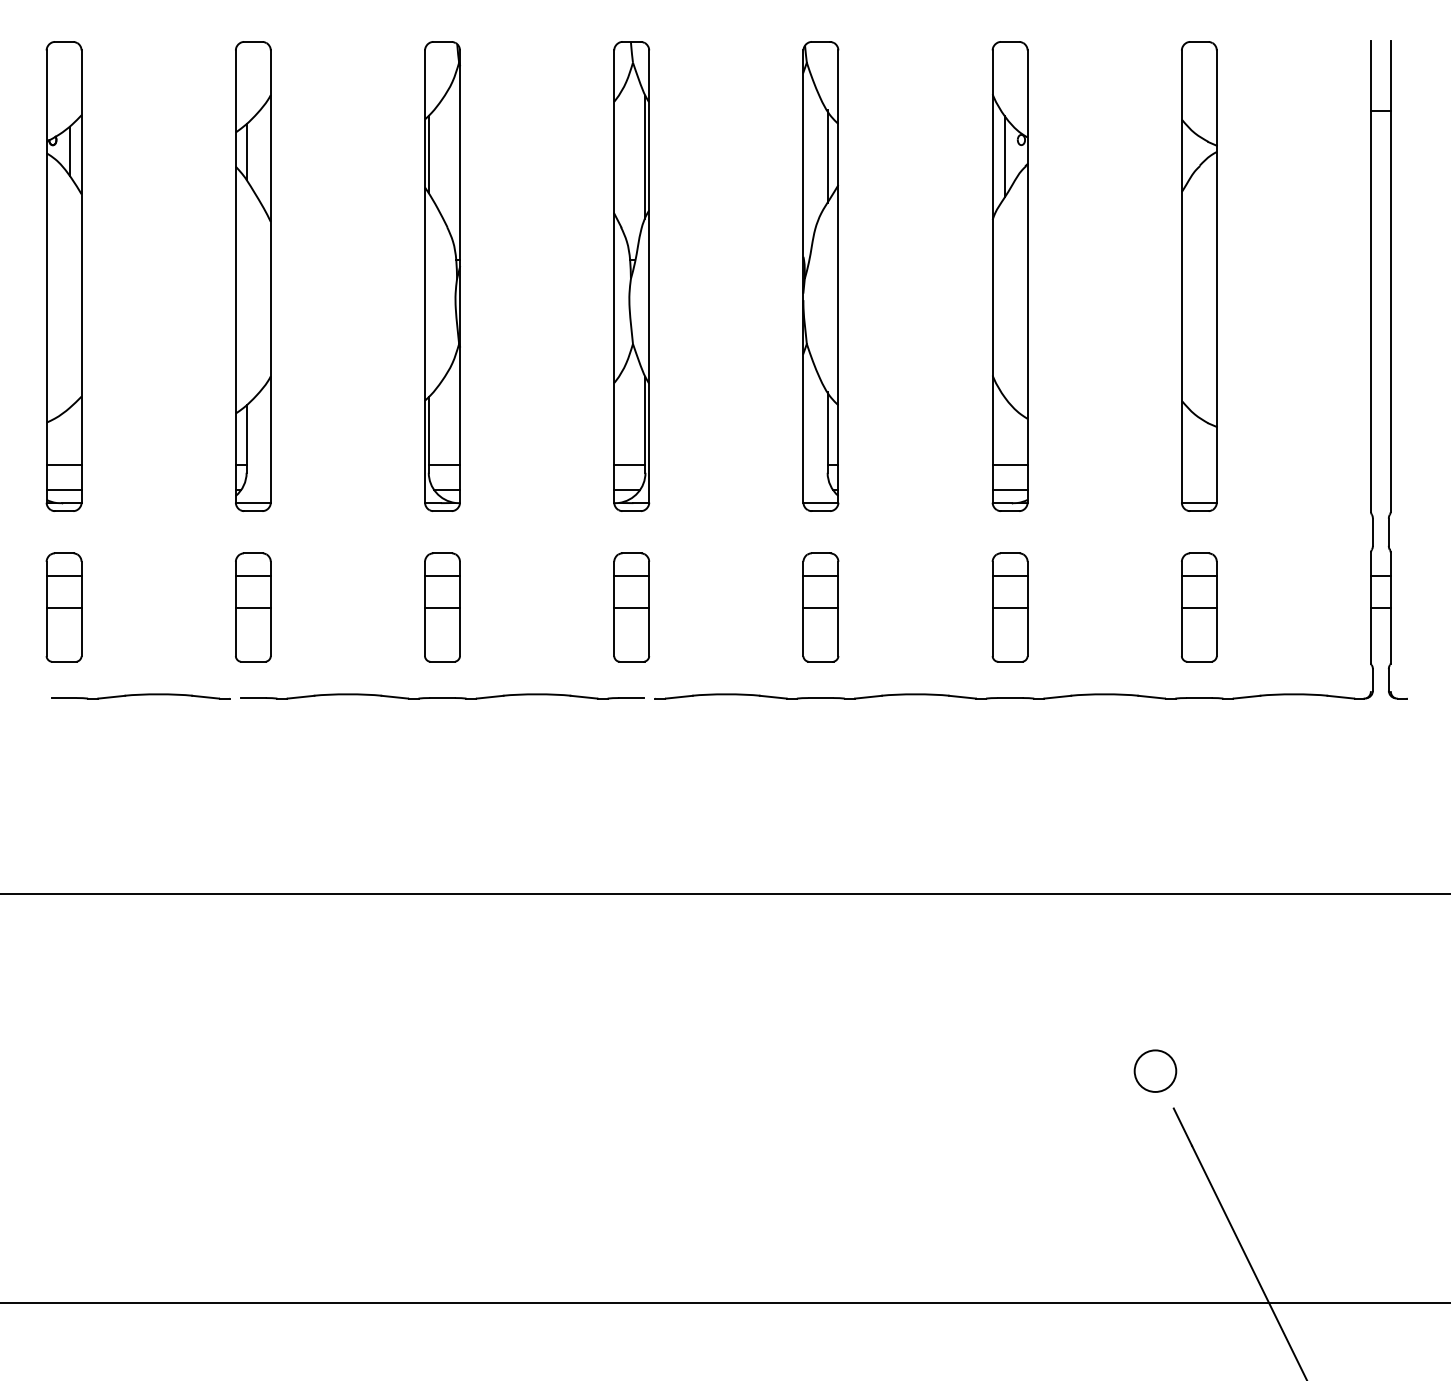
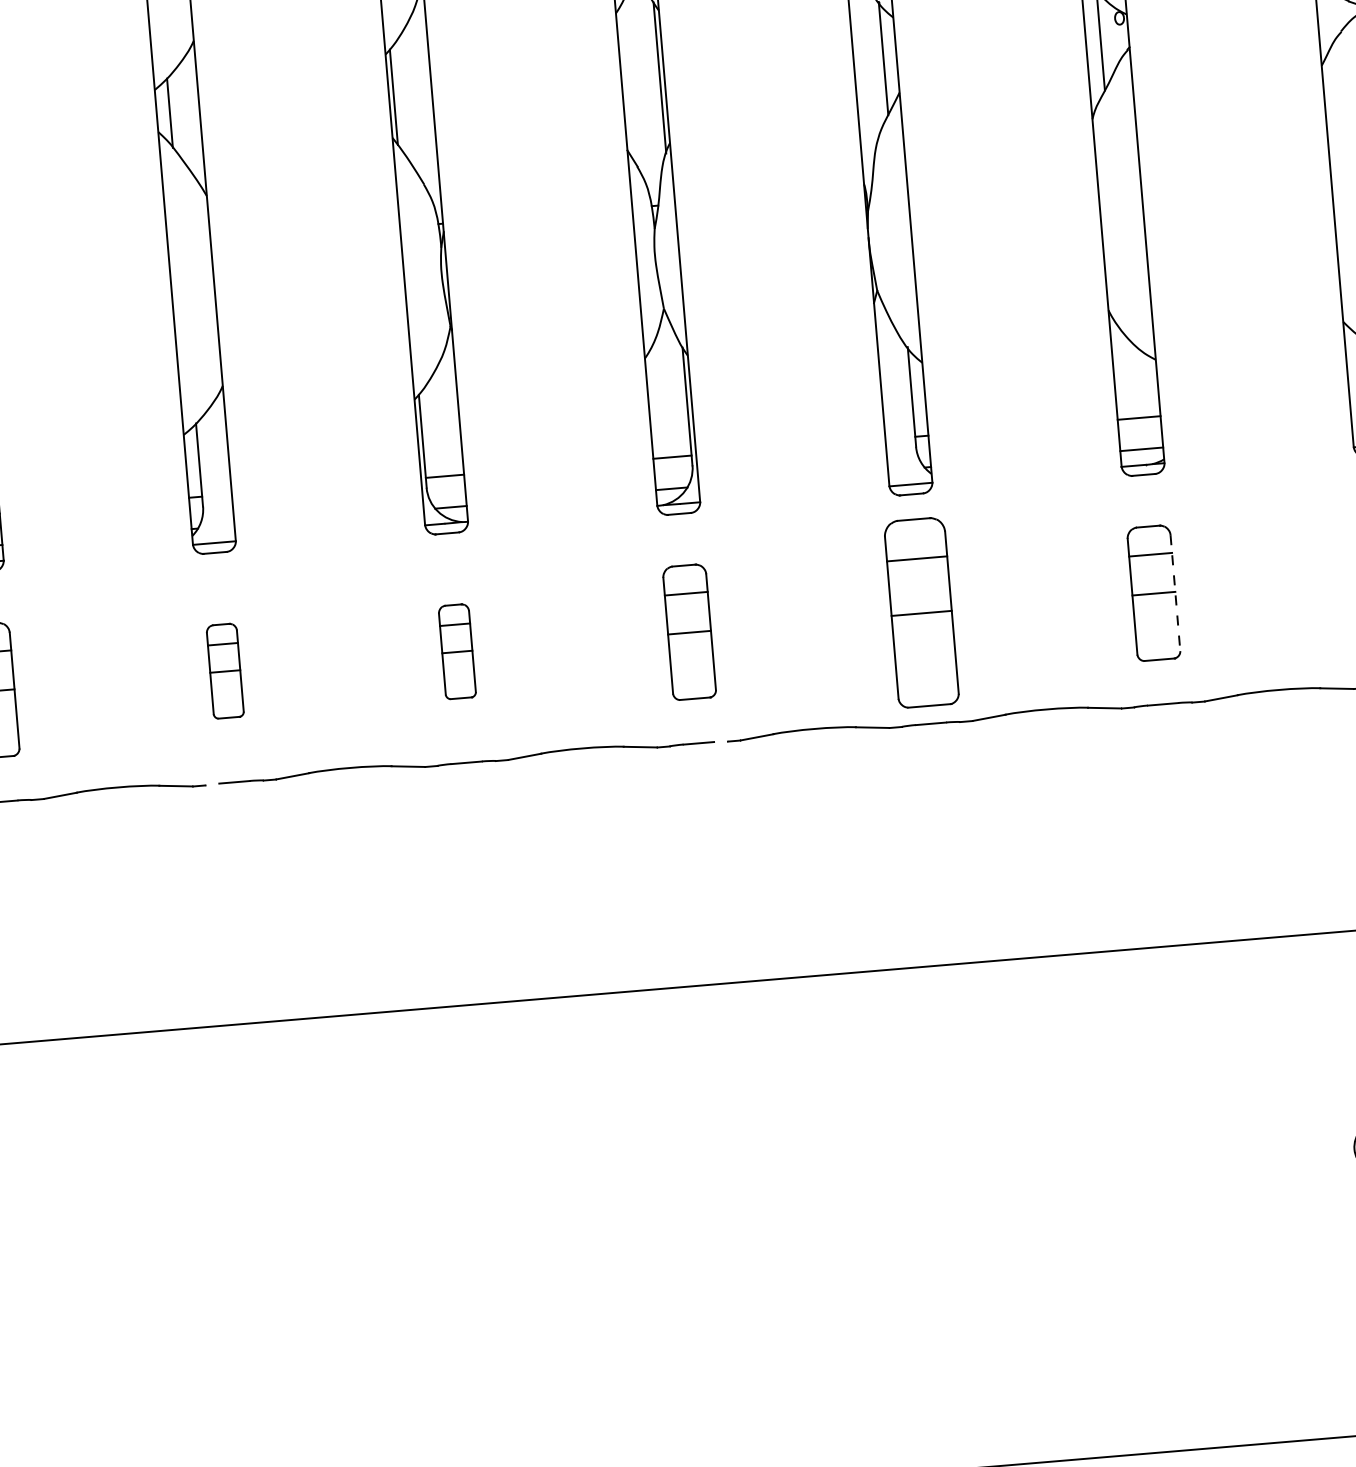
part: (253, 607) -> (225, 671), size x0.7
part: (442, 607) -> (457, 651), size x0.7
part: (820, 607) -> (921, 612), size x1.4
line: (1027, 609) -> (1175, 593), solid -> dashed

